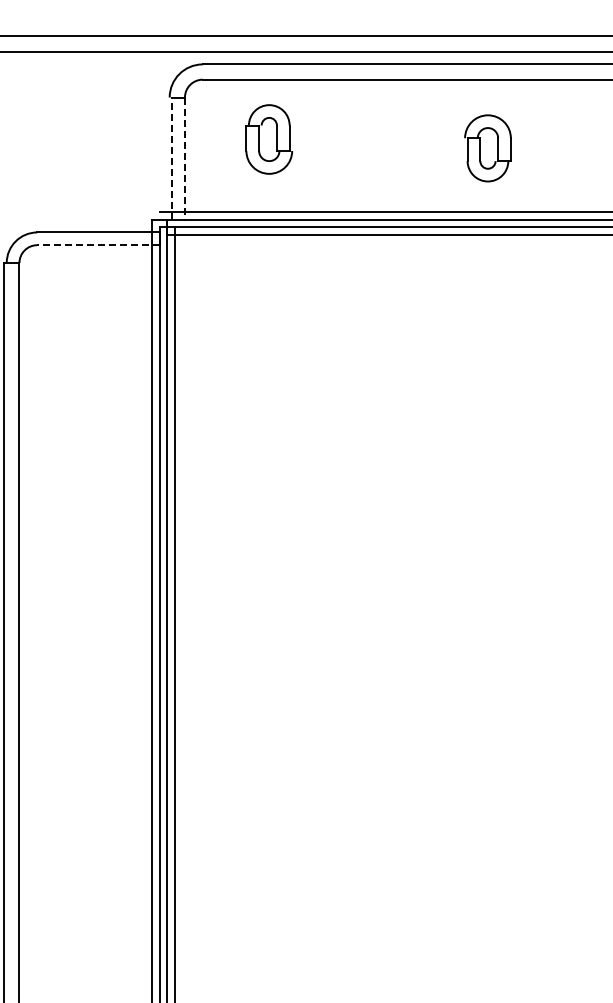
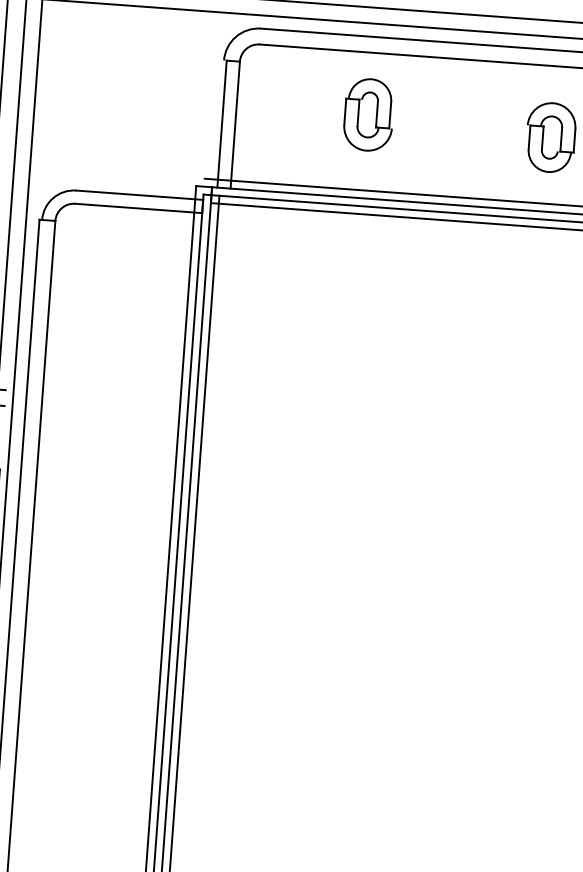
part: (269, 139) -> (369, 114), moved
line: (172, 158) -> (222, 124), dashed -> solid
line: (184, 159) -> (234, 125), dashed -> solid
line: (97, 245) -> (137, 208), dashed -> solid

